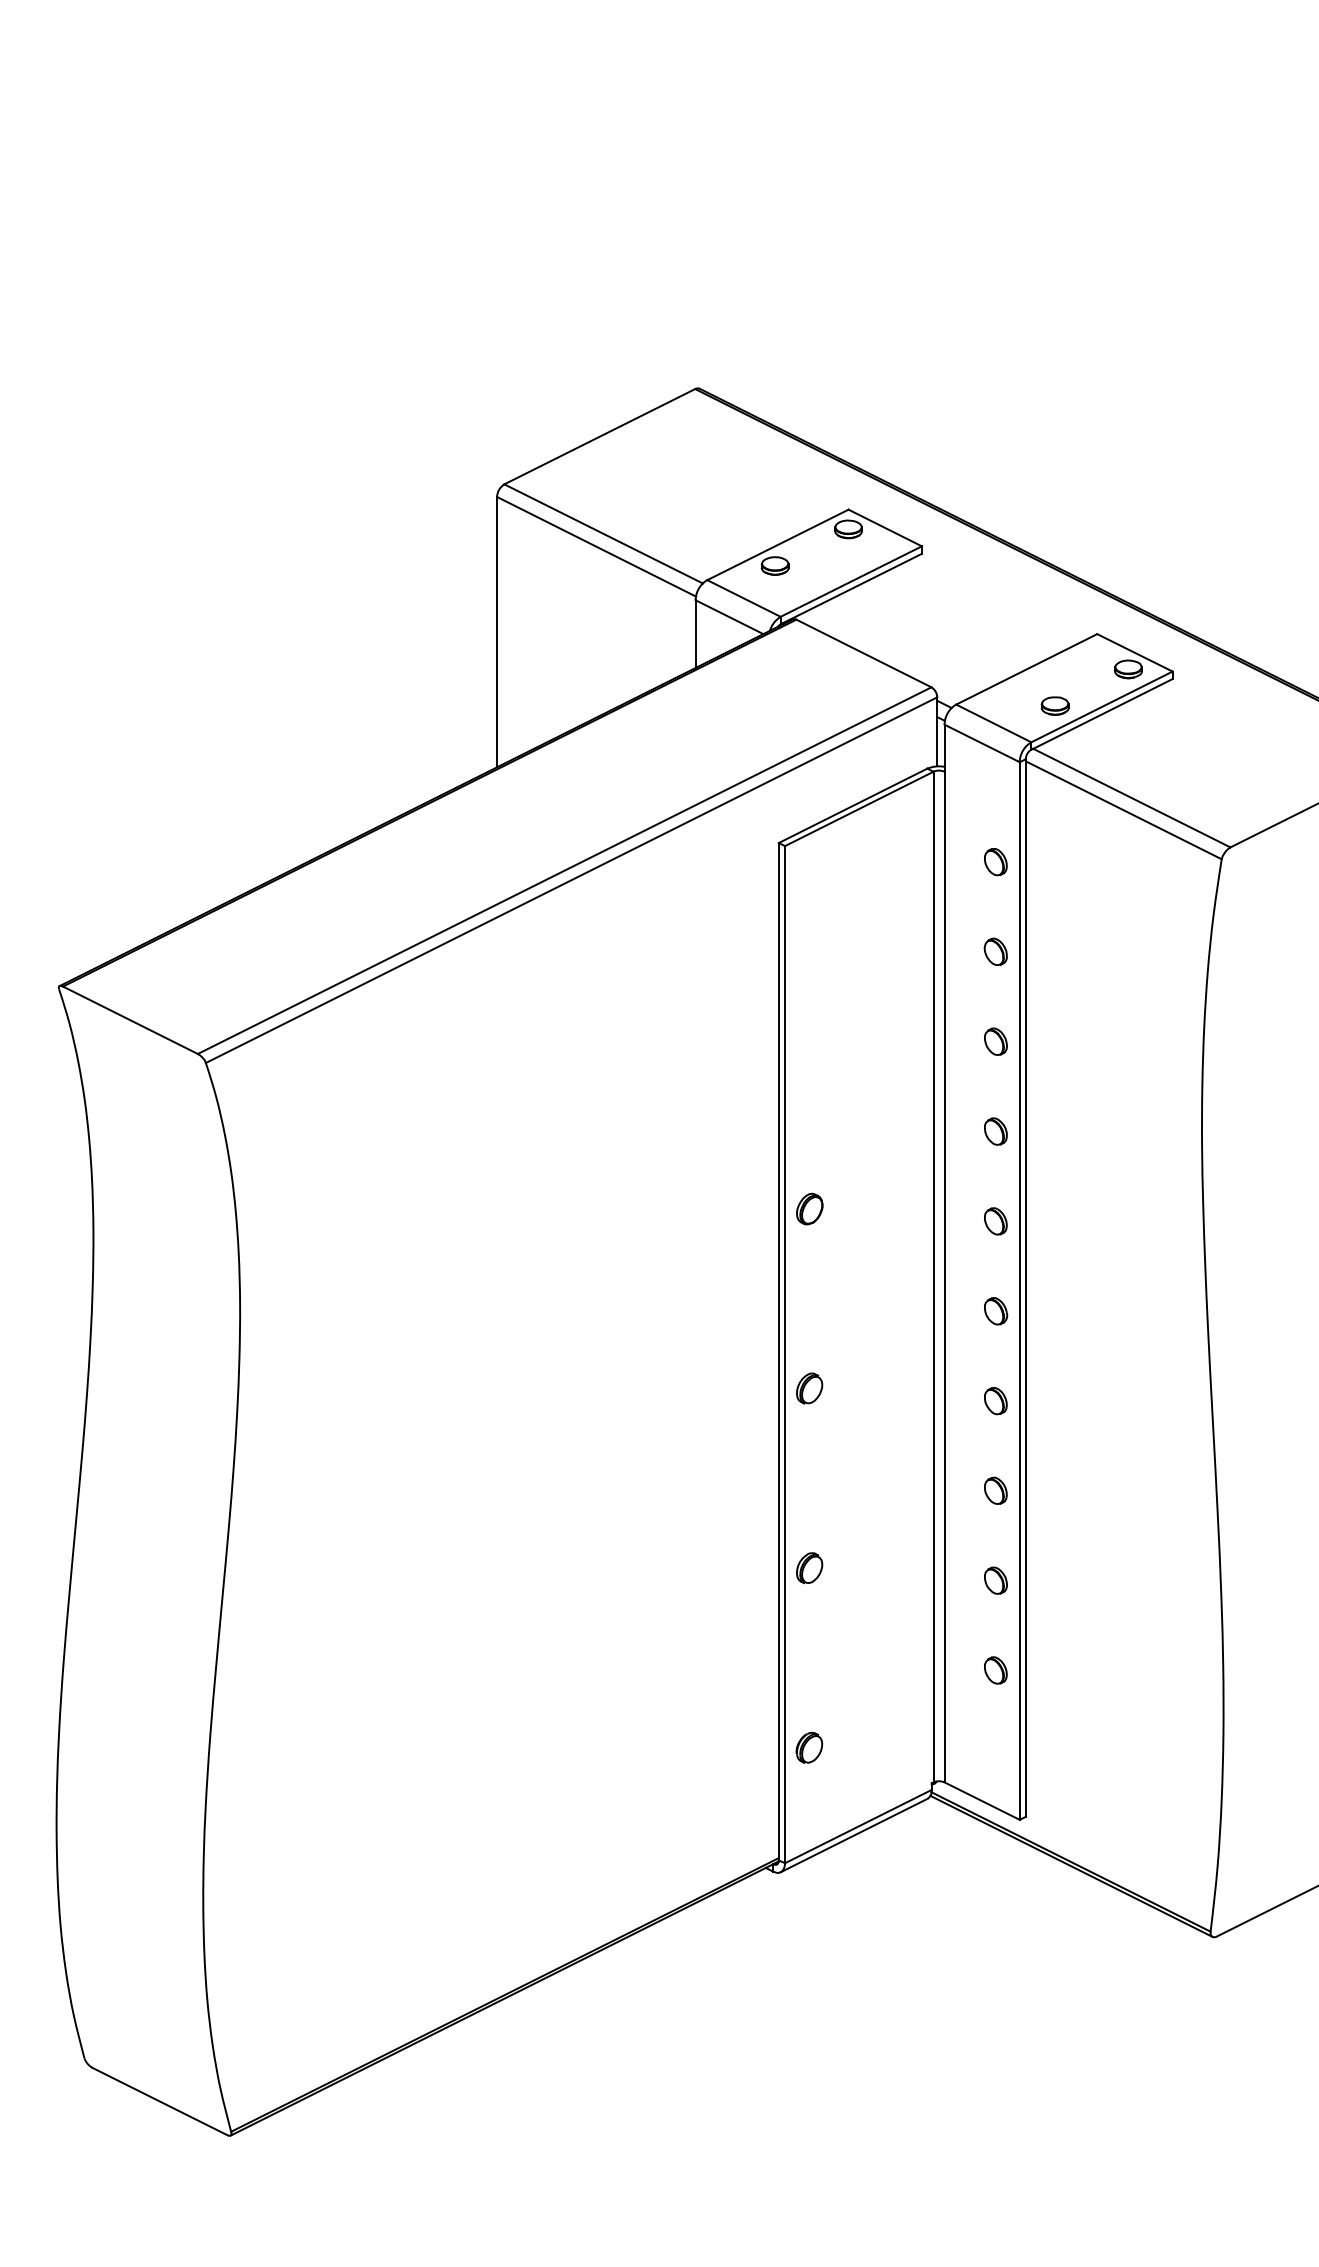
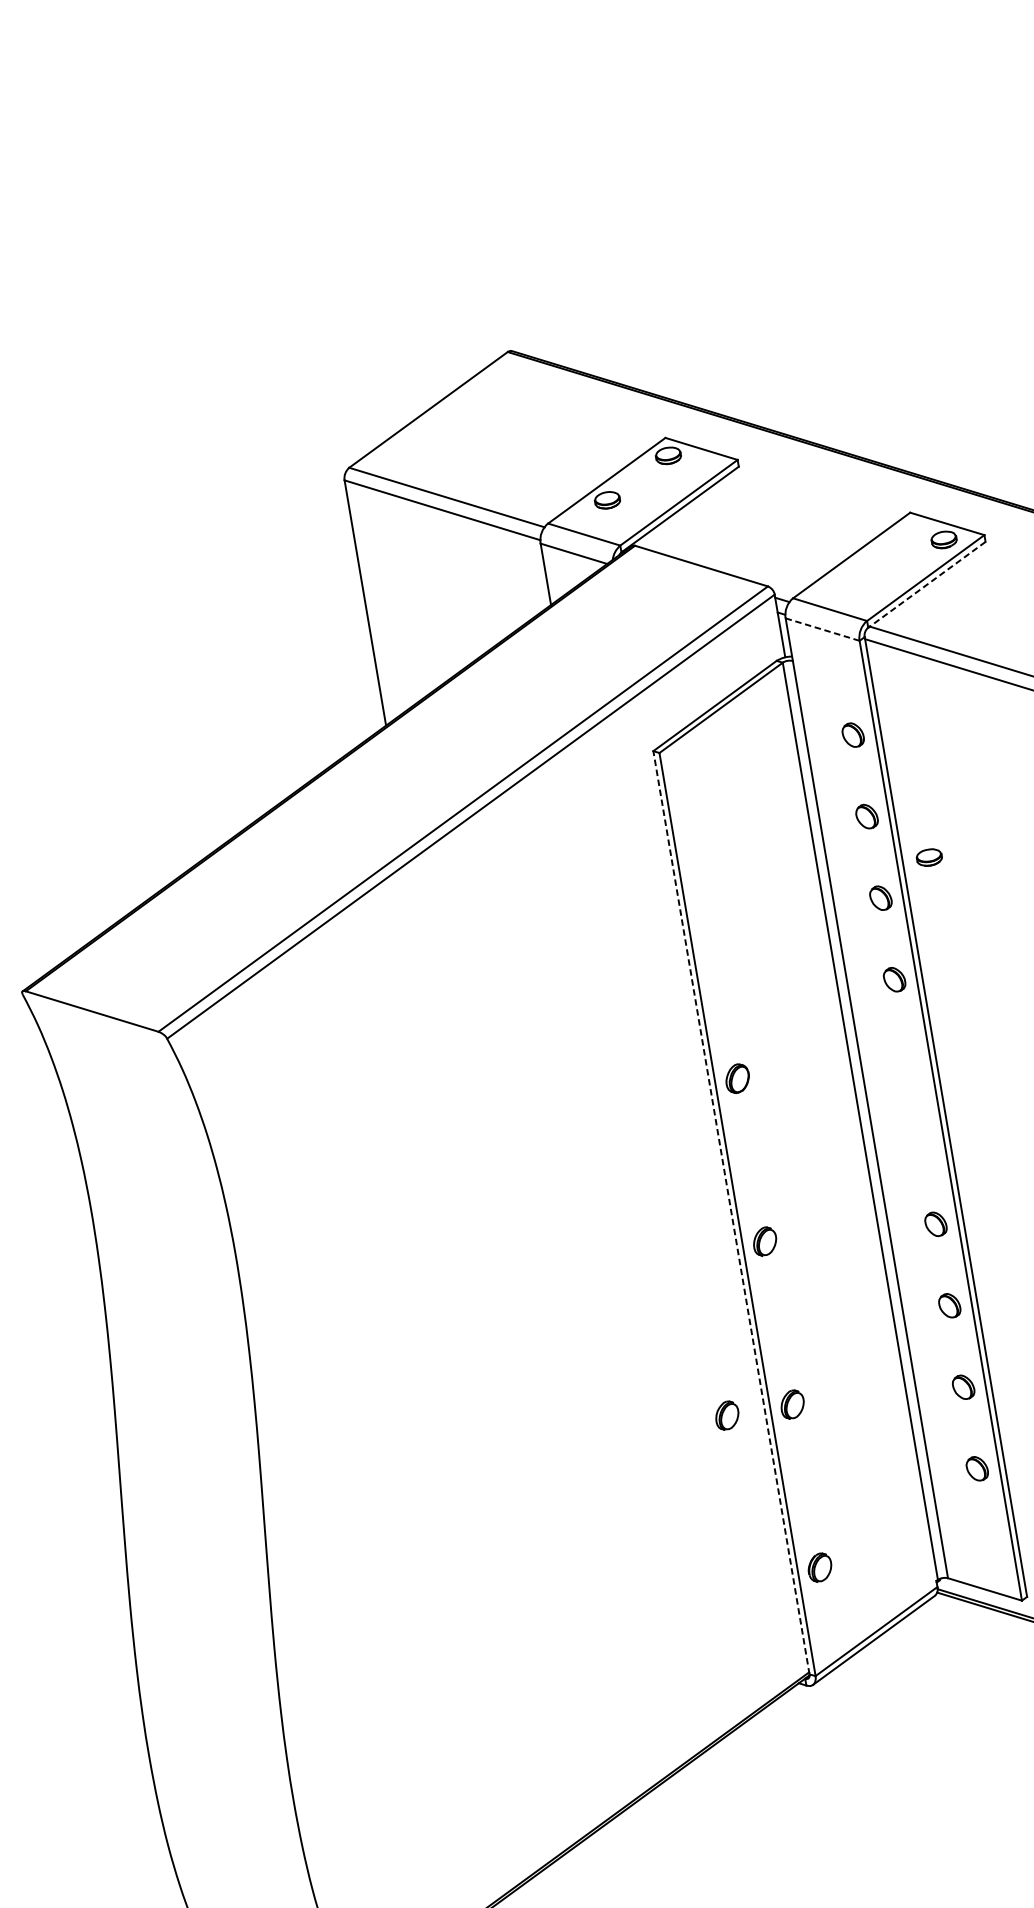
part: (1054, 705) -> (928, 857), moved
line: (1102, 714) -> (927, 584), solid -> dashed
line: (982, 743) -> (822, 629), solid -> dashed
part: (995, 1221) -> (908, 1061), removed
part: (996, 1311) -> (922, 1142), removed
line: (778, 1351) -> (731, 1212), solid -> dashed
part: (737, 1568) -> (727, 1415), added

